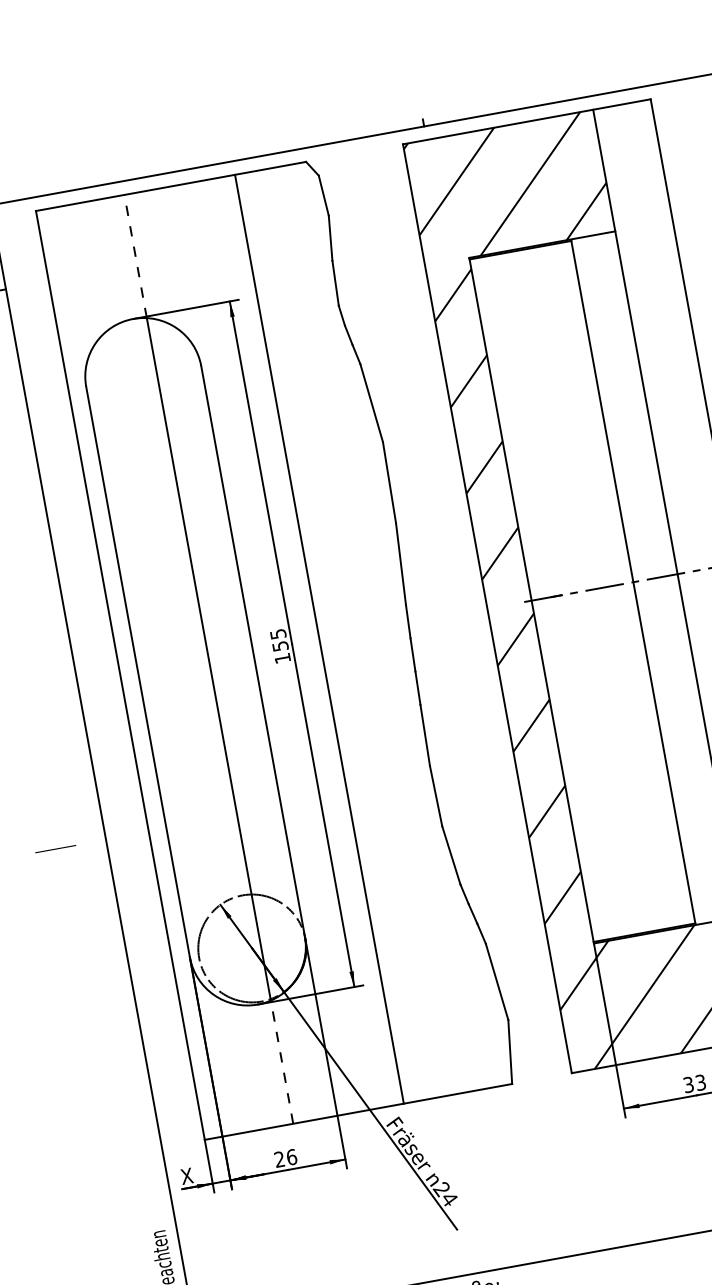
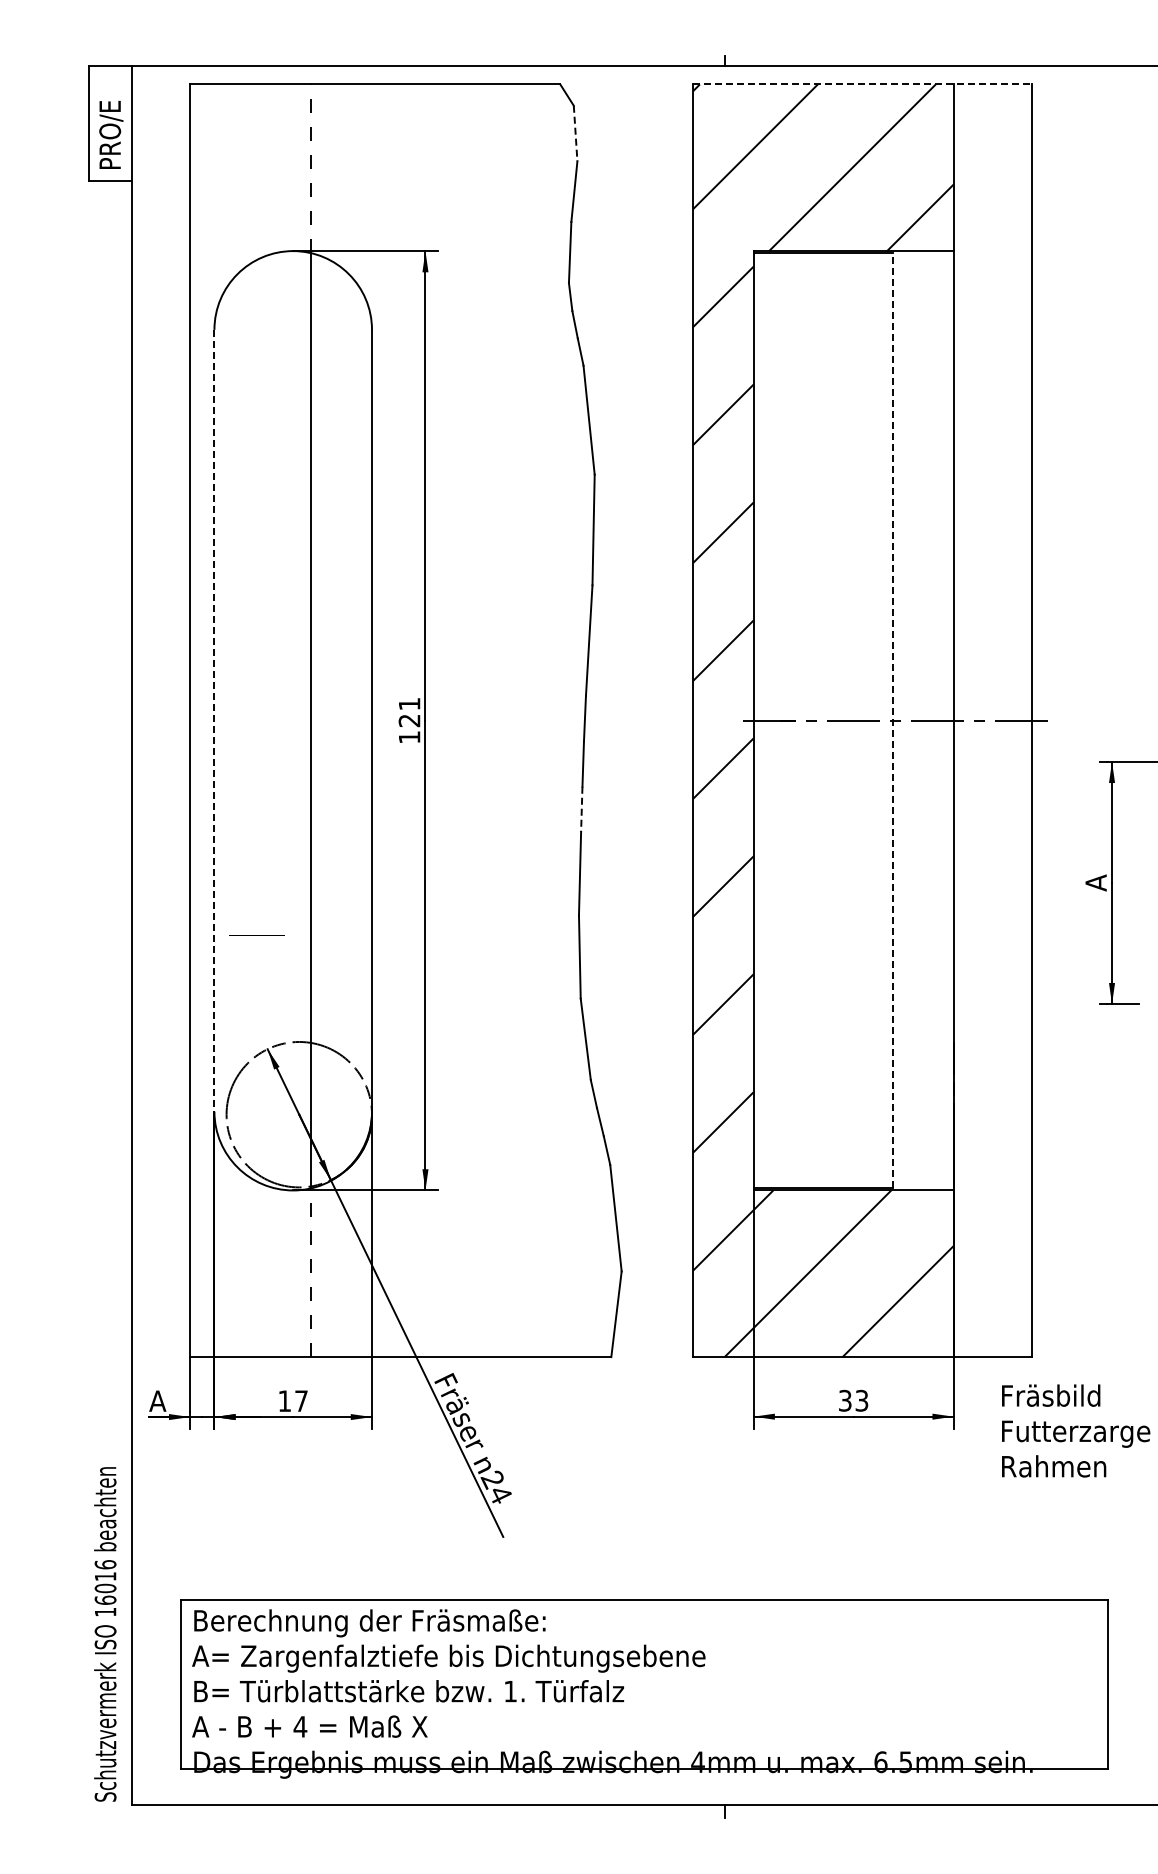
line: (526, 121) -> (862, 84), solid -> dashed
line: (323, 195) -> (575, 133), solid -> dashed
line: (633, 581) -> (893, 720), solid -> dashed
line: (319, 639) -> (462, 720), removed
text: (279, 640) -> (409, 712), 155 -> 121
line: (138, 672) -> (214, 720), solid -> dashed
line: (417, 688) -> (581, 809), solid -> dashed
line: (55, 849) -> (256, 935), moved
text: (286, 1158) -> (293, 1401), 26 -> 17
text: (186, 1175) -> (157, 1400), X -> A

